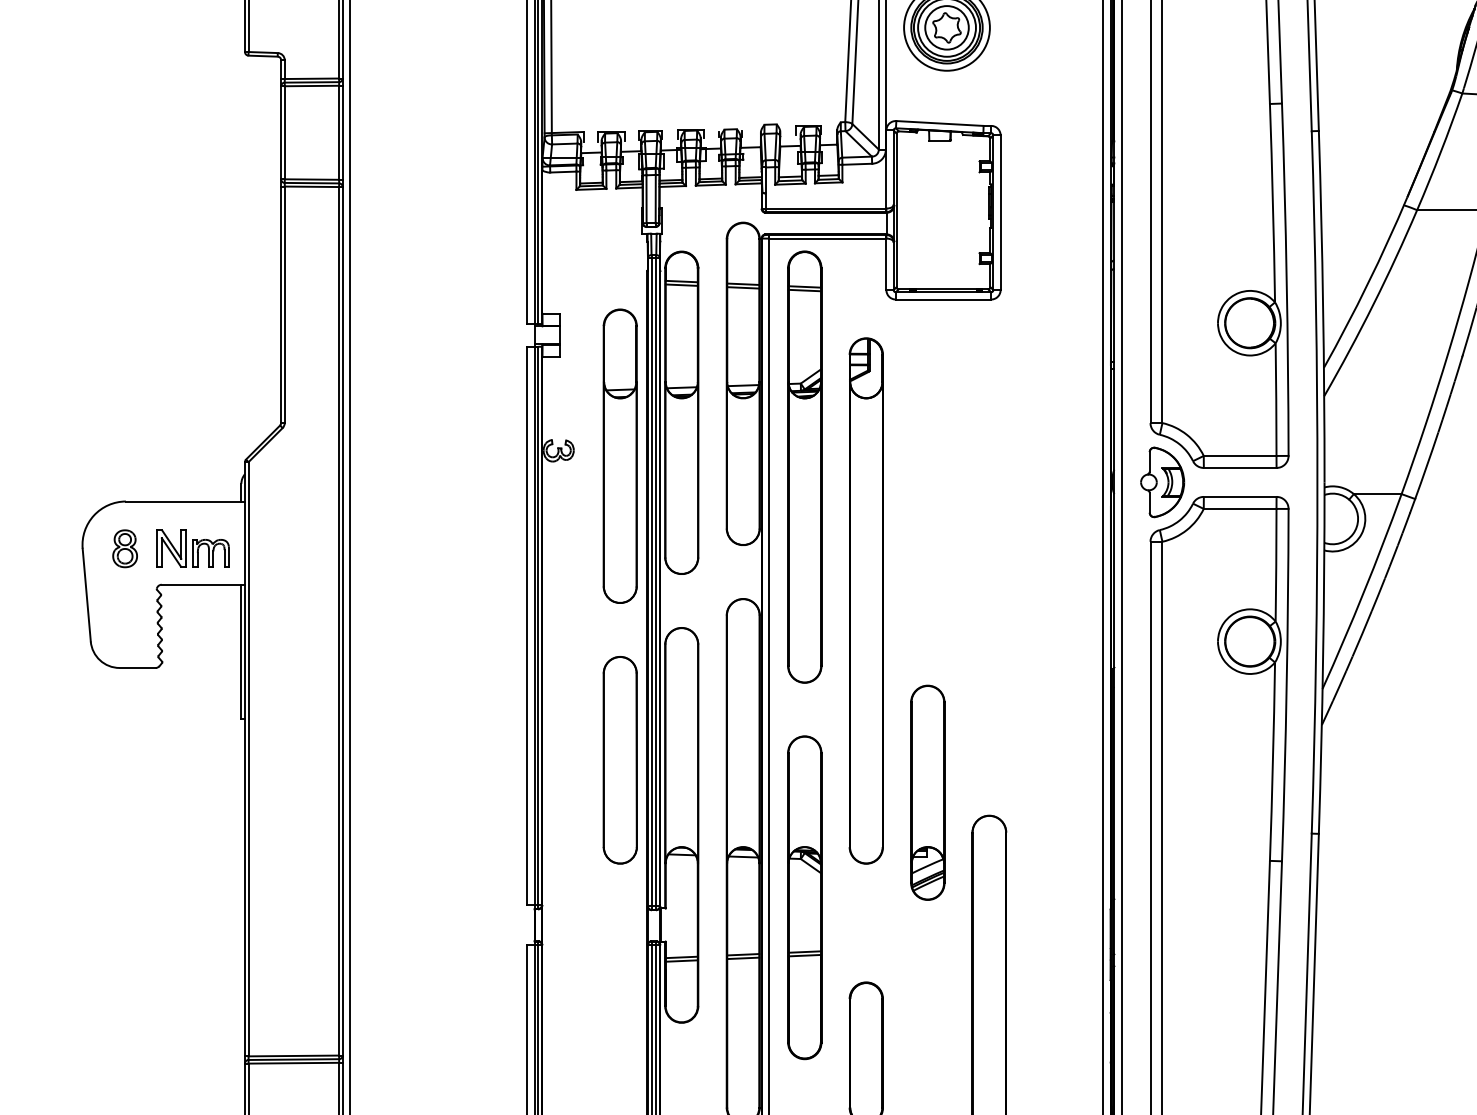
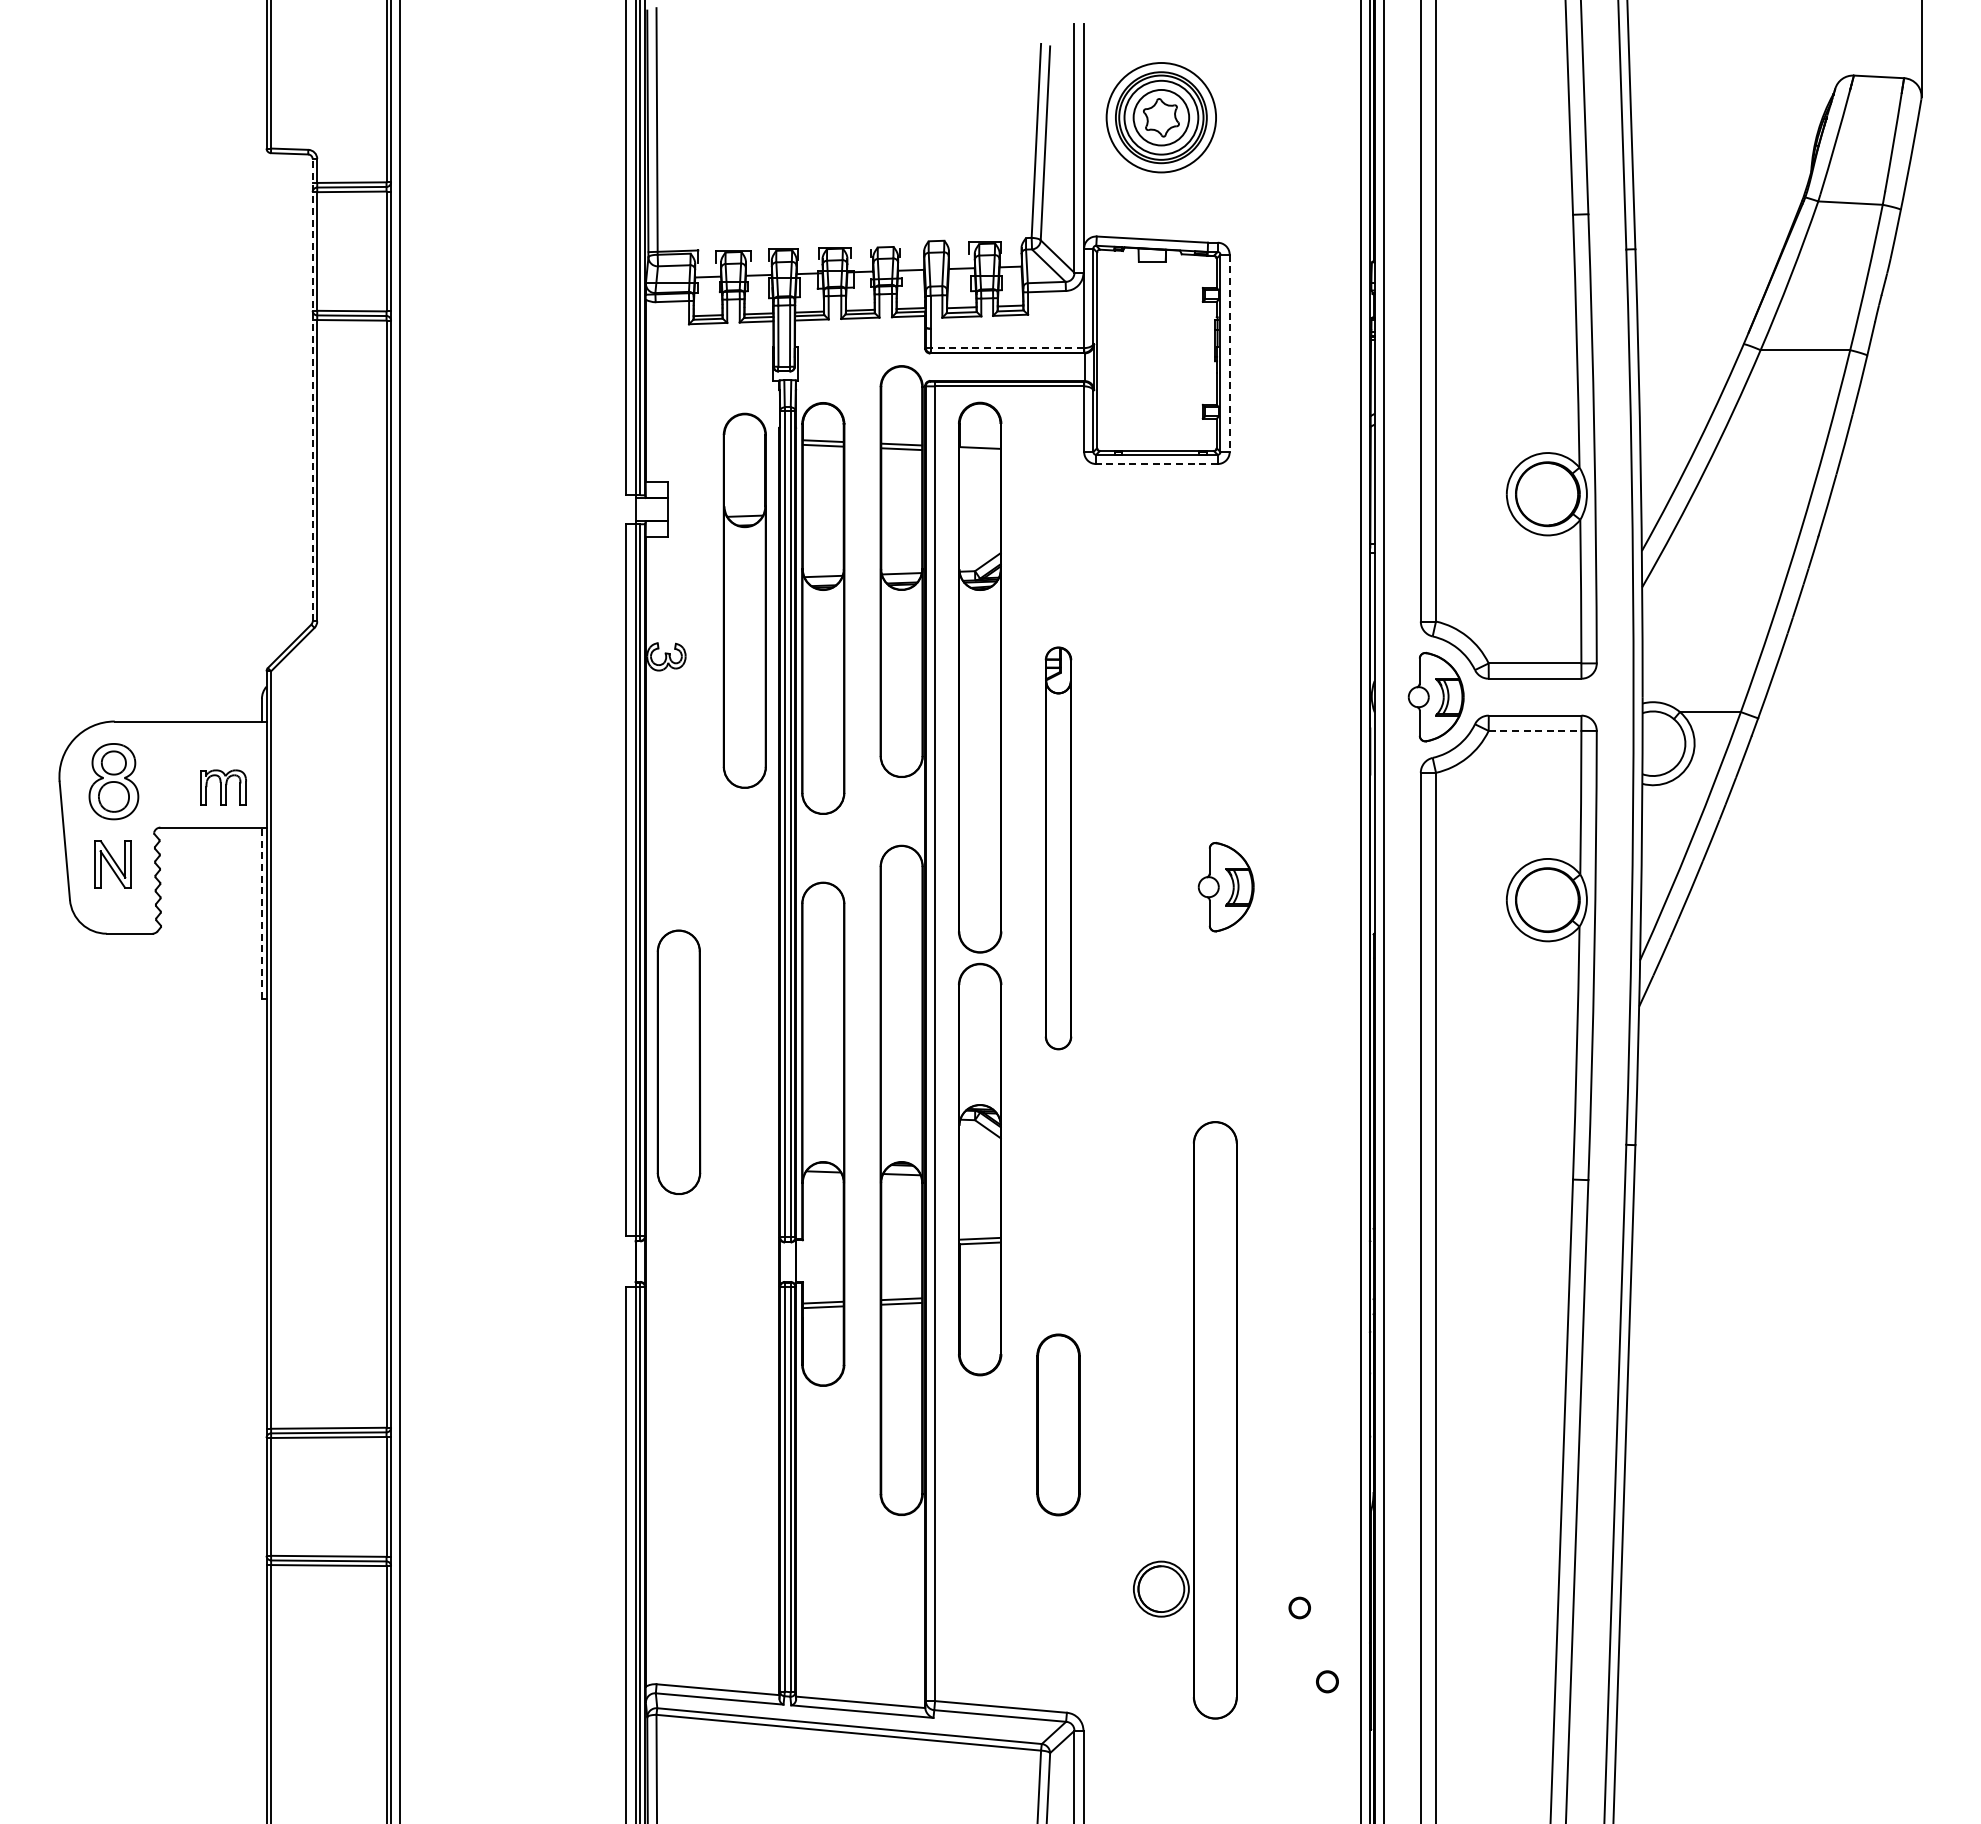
line: (824, 208) -> (1005, 348), solid -> dashed
line: (1000, 212) -> (1229, 353), solid -> dashed
line: (281, 241) -> (312, 389), solid -> dashed
line: (804, 290) -> (979, 452), removed
line: (943, 299) -> (1156, 464), solid -> dashed
part: (619, 456) -> (744, 600), moved
line: (1240, 508) -> (1535, 730), solid -> dashed
part: (124, 548) -> (113, 781), size x1.6
part: (171, 548) -> (112, 864), moved
part: (866, 601) -> (1058, 848), size x0.6
part: (997, 631) -> (1225, 887), added
line: (241, 652) -> (261, 913), solid -> dashed
part: (619, 759) -> (678, 1061), moved
part: (927, 792) -> (1136, 1092), removed
part: (805, 897) -> (980, 1169), moved

